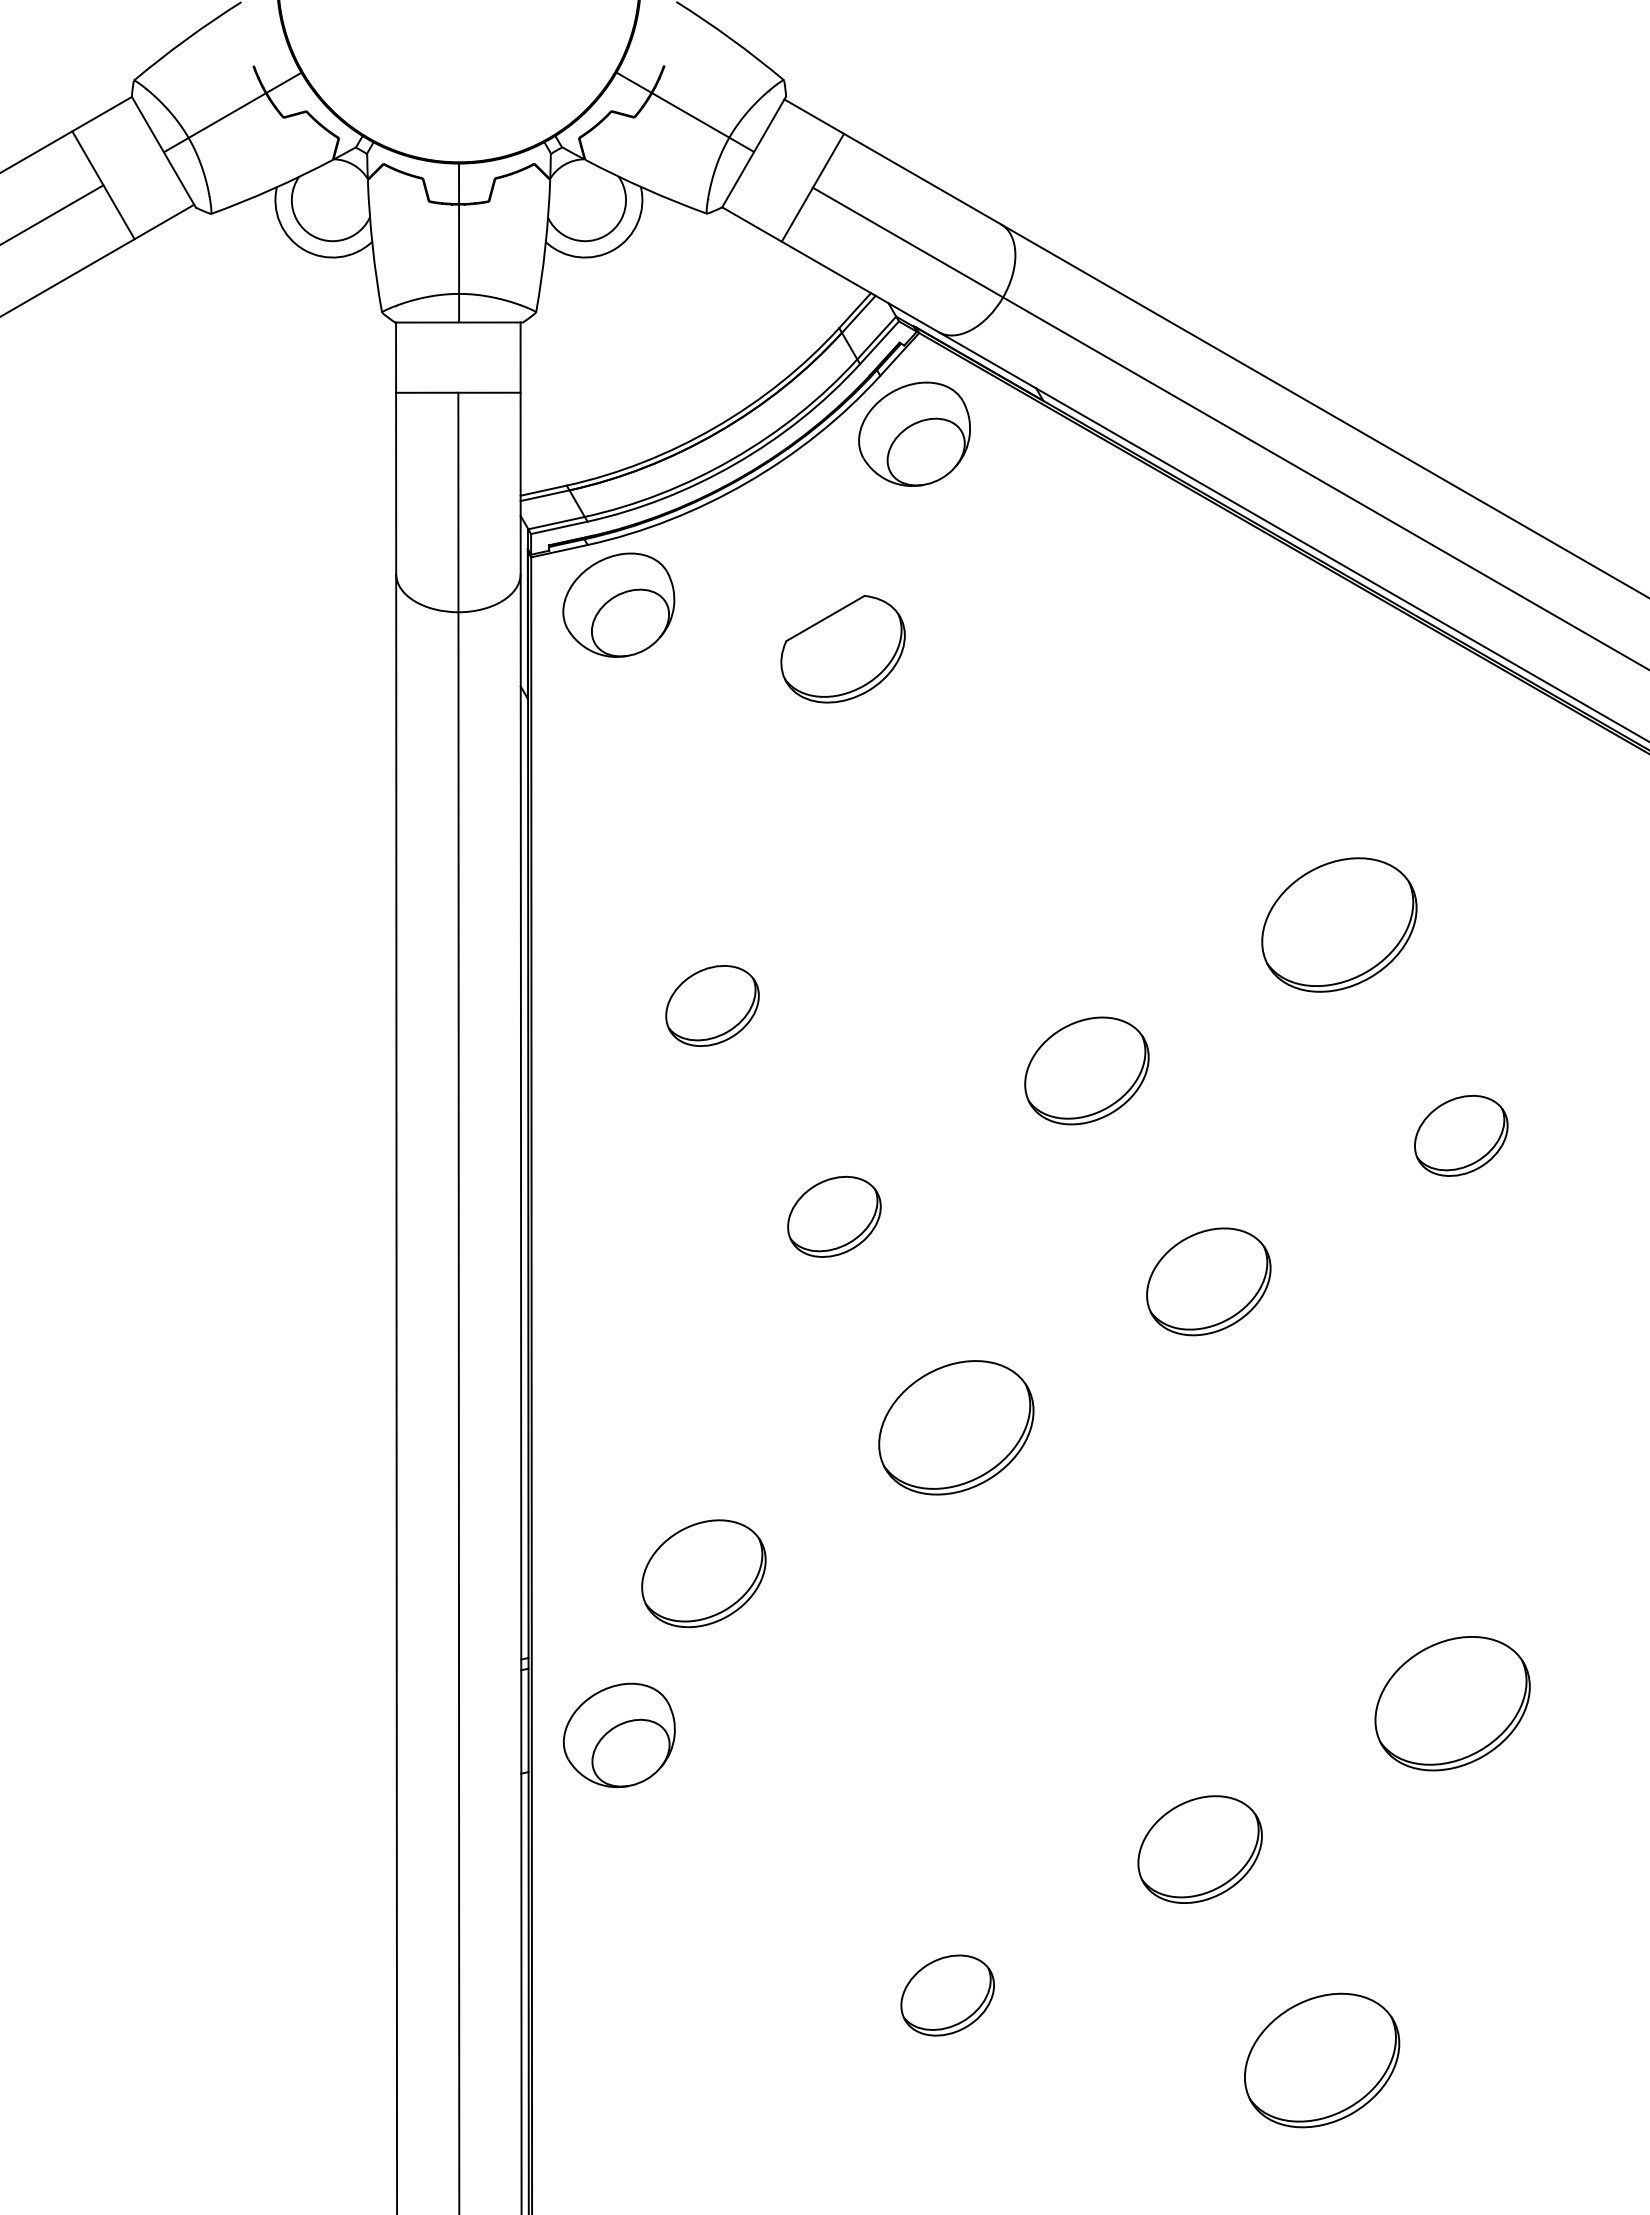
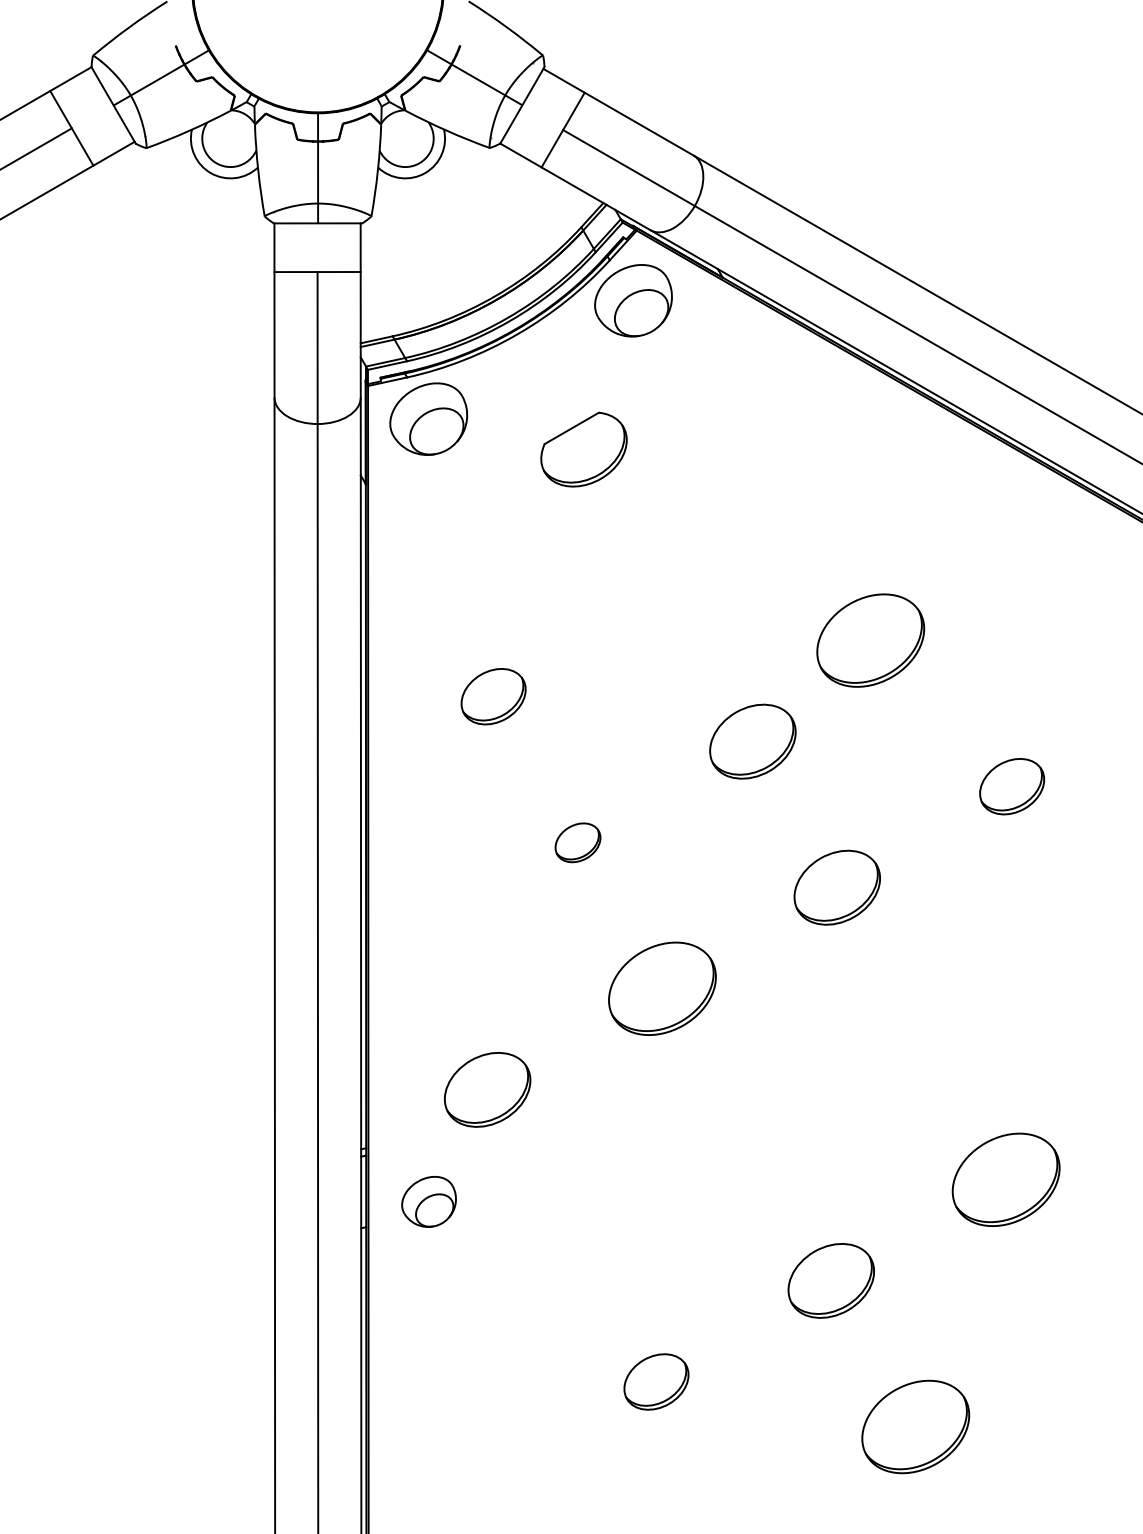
part: (1339, 924) -> (870, 640), moved
part: (833, 1216) -> (577, 842), size x0.7
part: (618, 1734) -> (428, 1201), size x0.7

